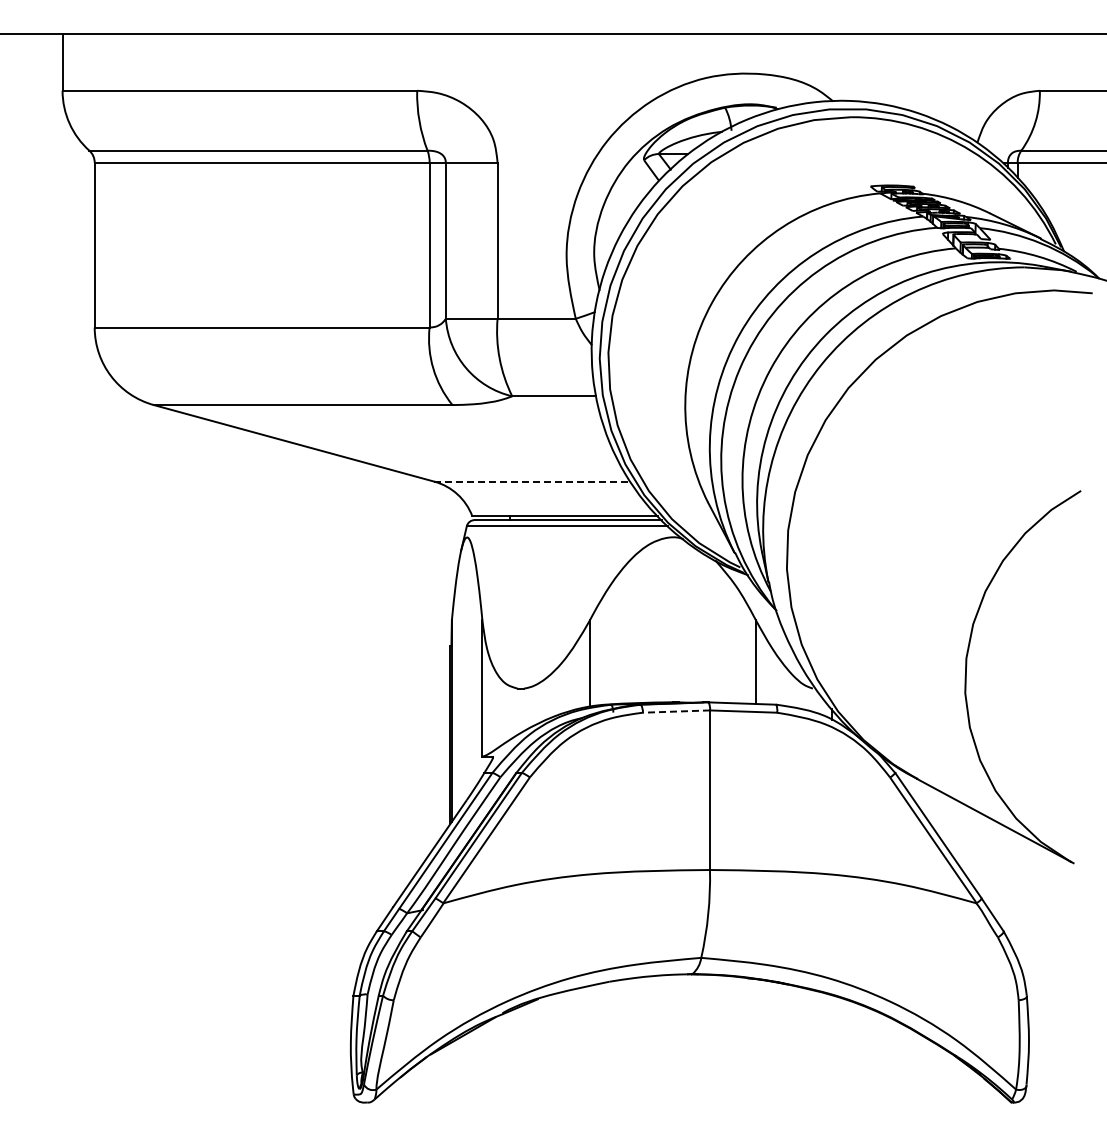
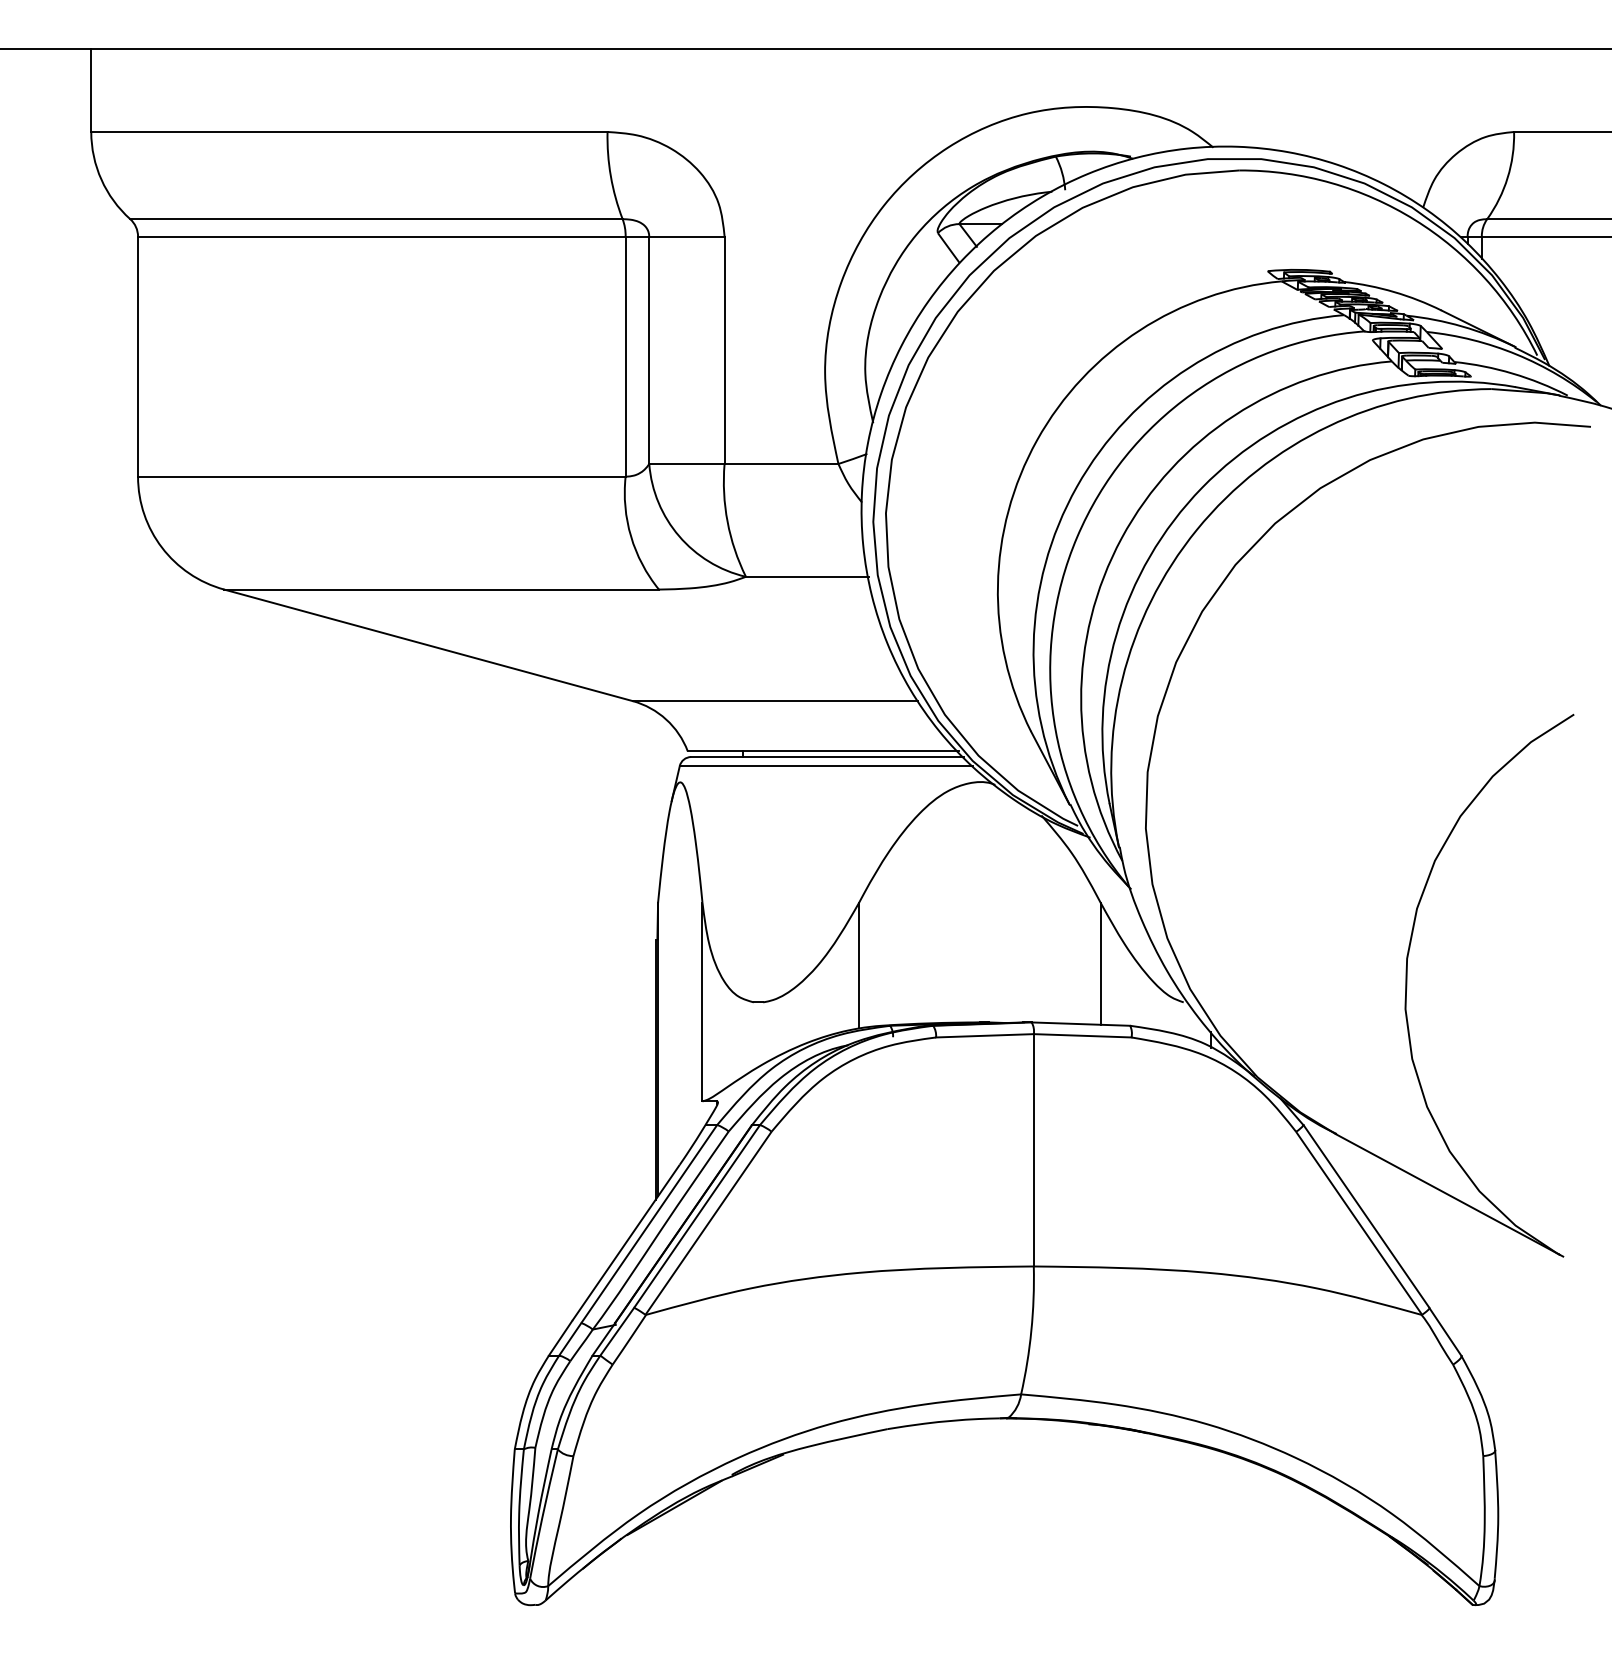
line: (533, 481) -> (776, 700), dashed -> solid
line: (676, 711) -> (985, 1035), dashed -> solid

